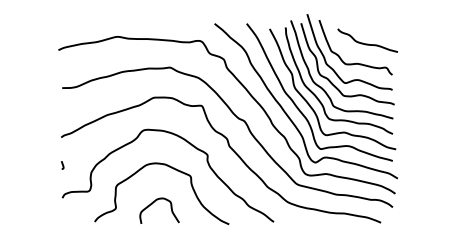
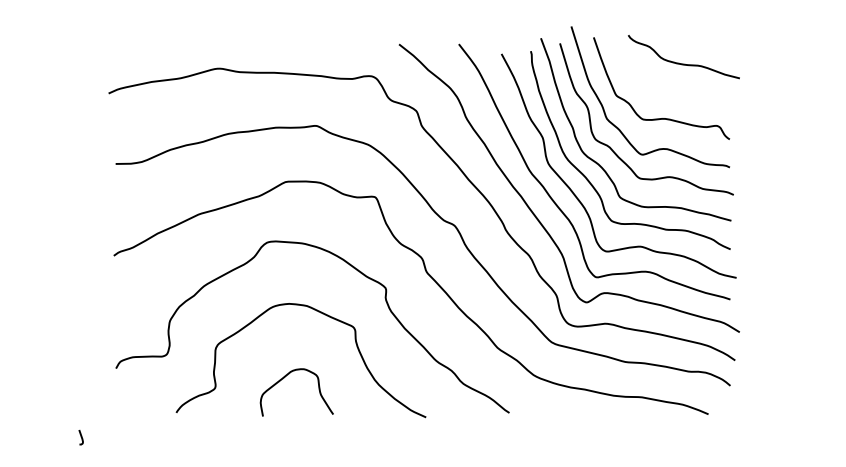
curve: (367, 43) -> (683, 62), moved
curve: (62, 165) -> (80, 438), moved

